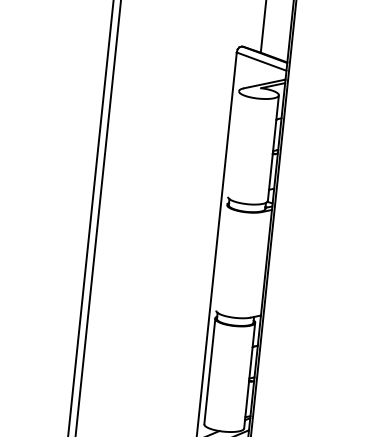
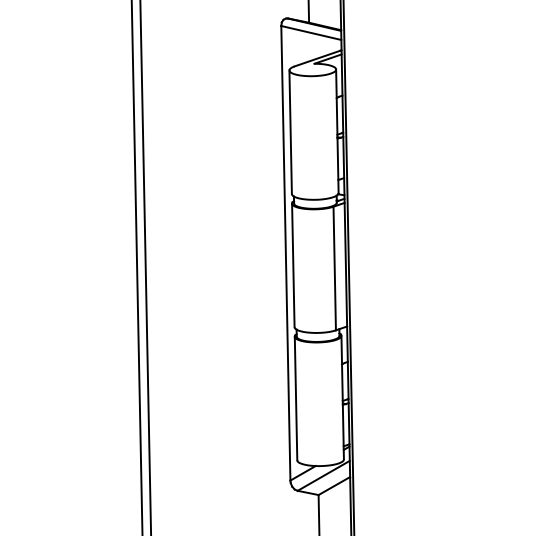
line: (233, 144) -> (290, 132), added
line: (221, 257) -> (293, 265), added
line: (256, 264) -> (334, 268), added

